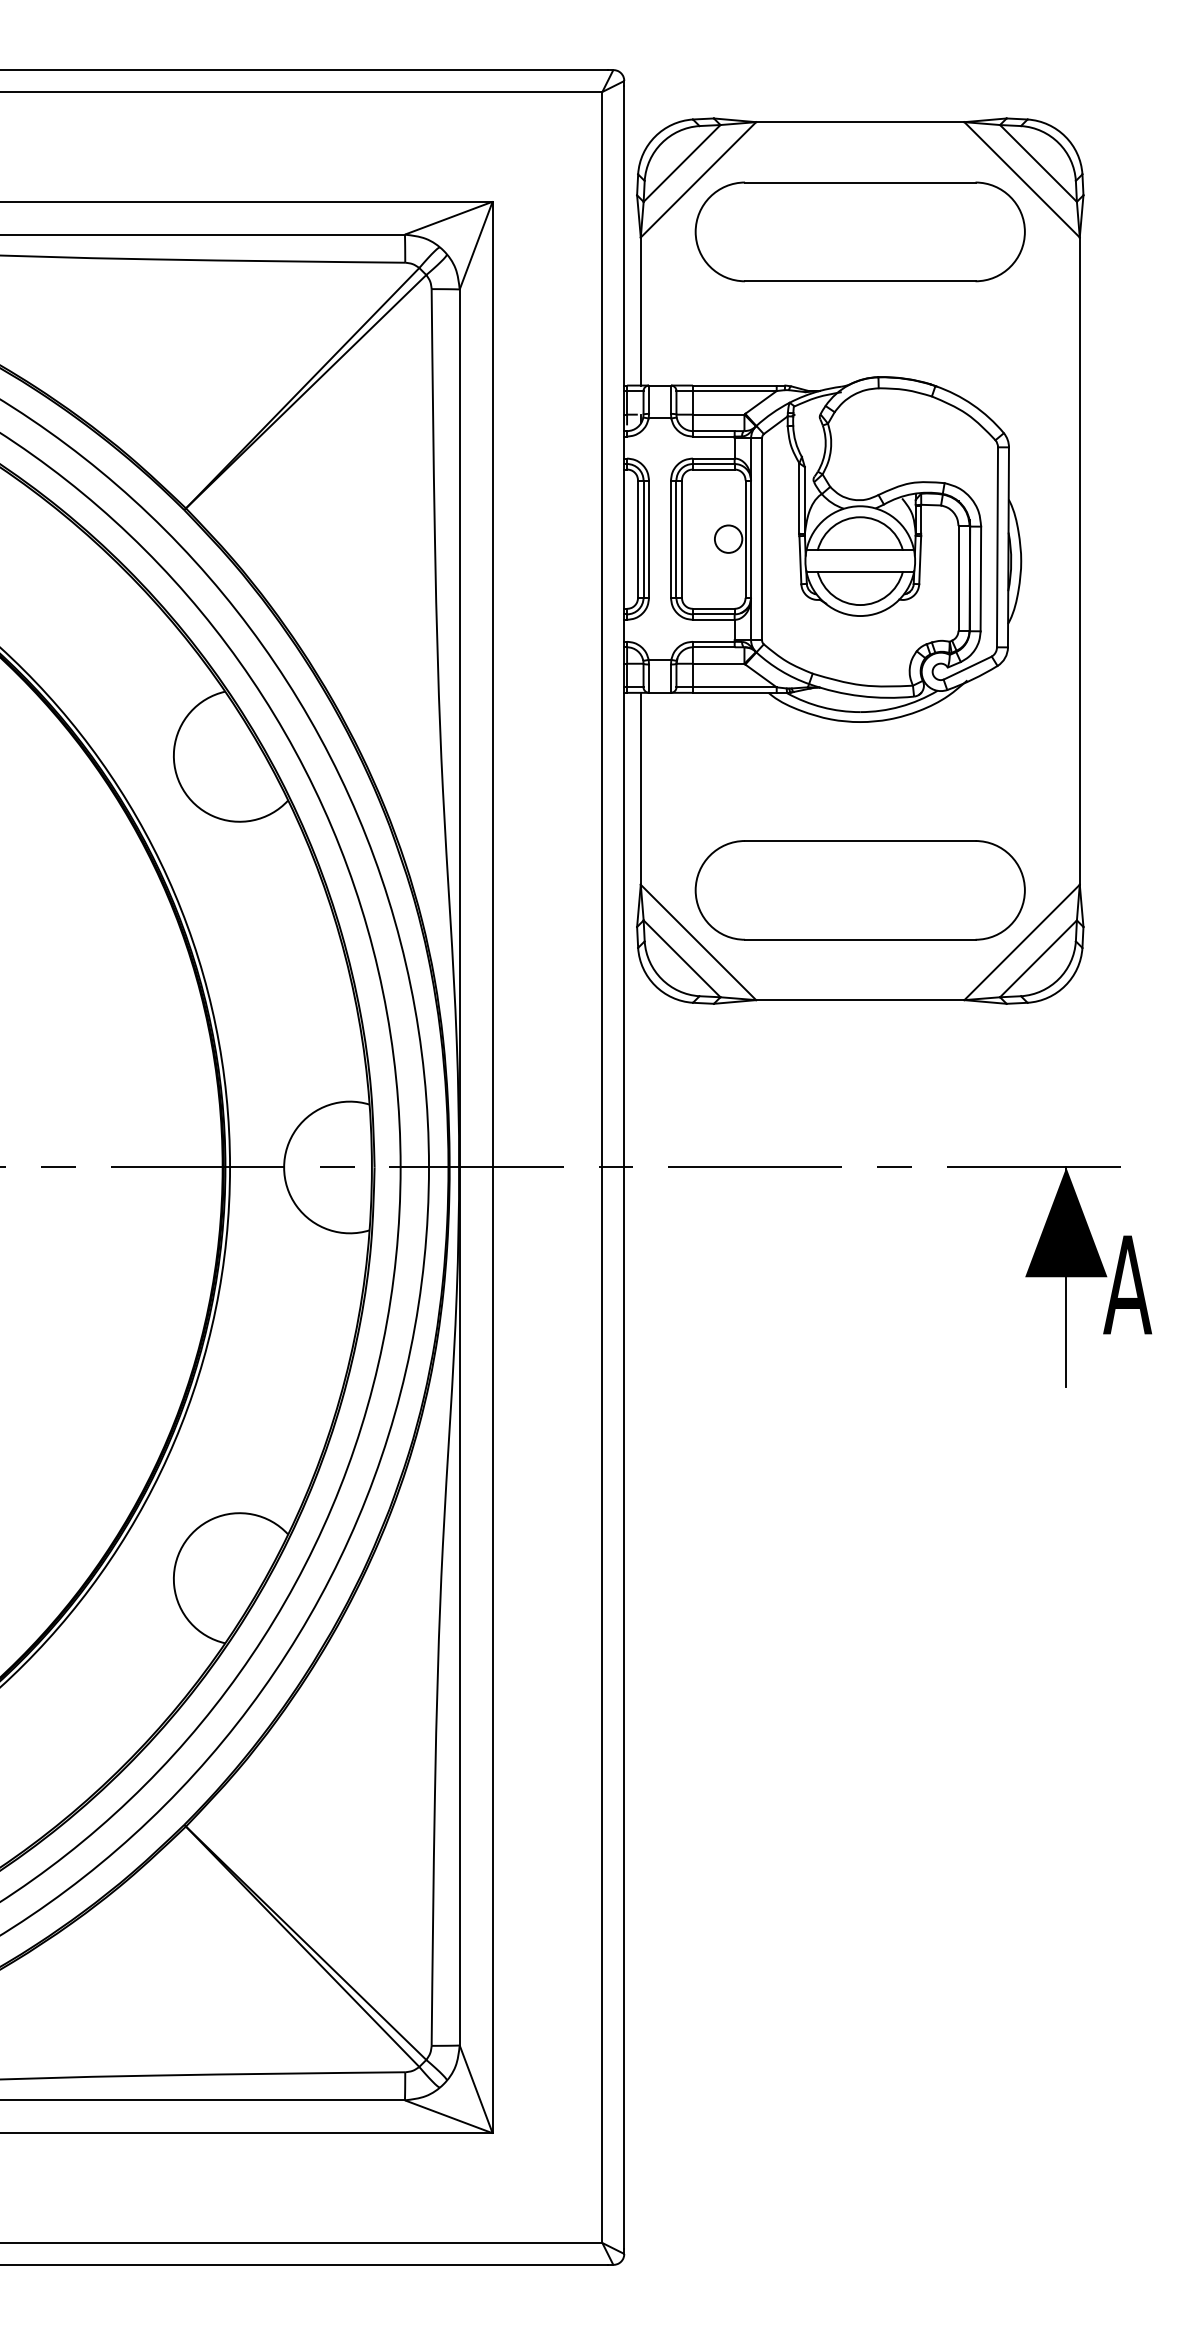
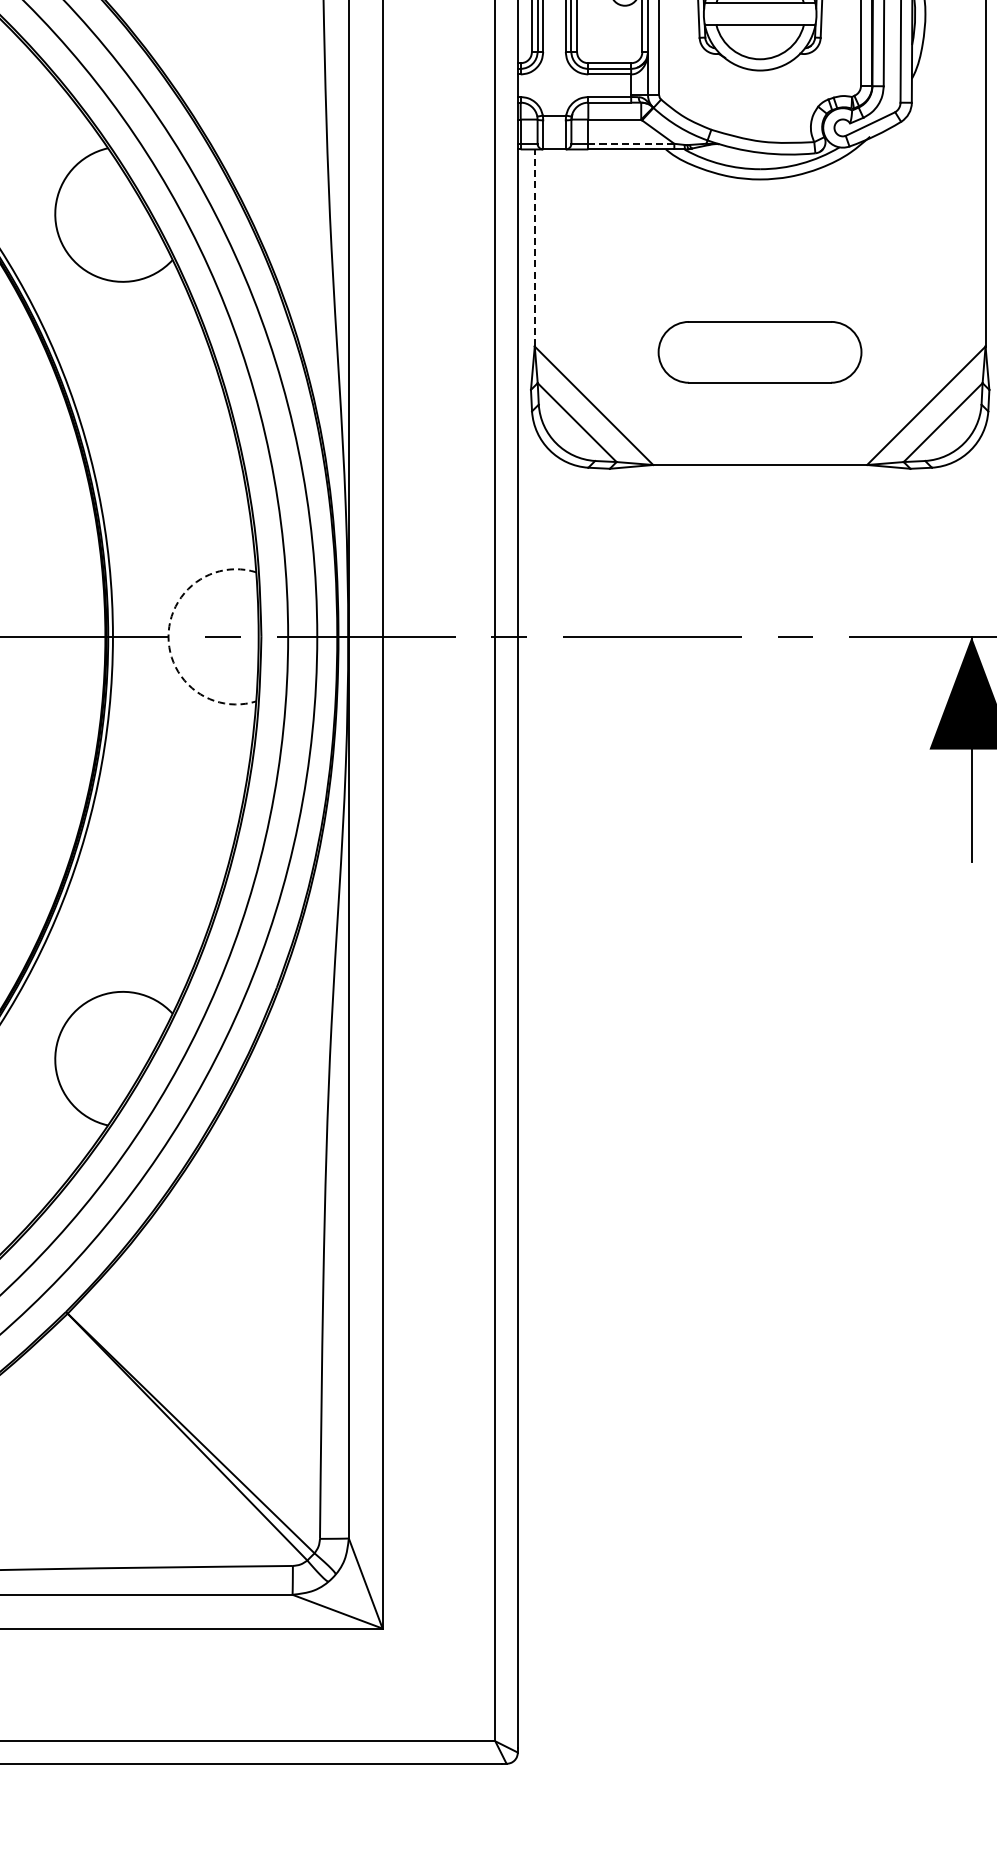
line: (734, 687) -> (631, 143), solid -> dashed
line: (640, 788) -> (534, 247), solid -> dashed
part: (859, 890) -> (759, 352), size x0.6
arc: (284, 1167) -> (168, 636), solid -> dashed

